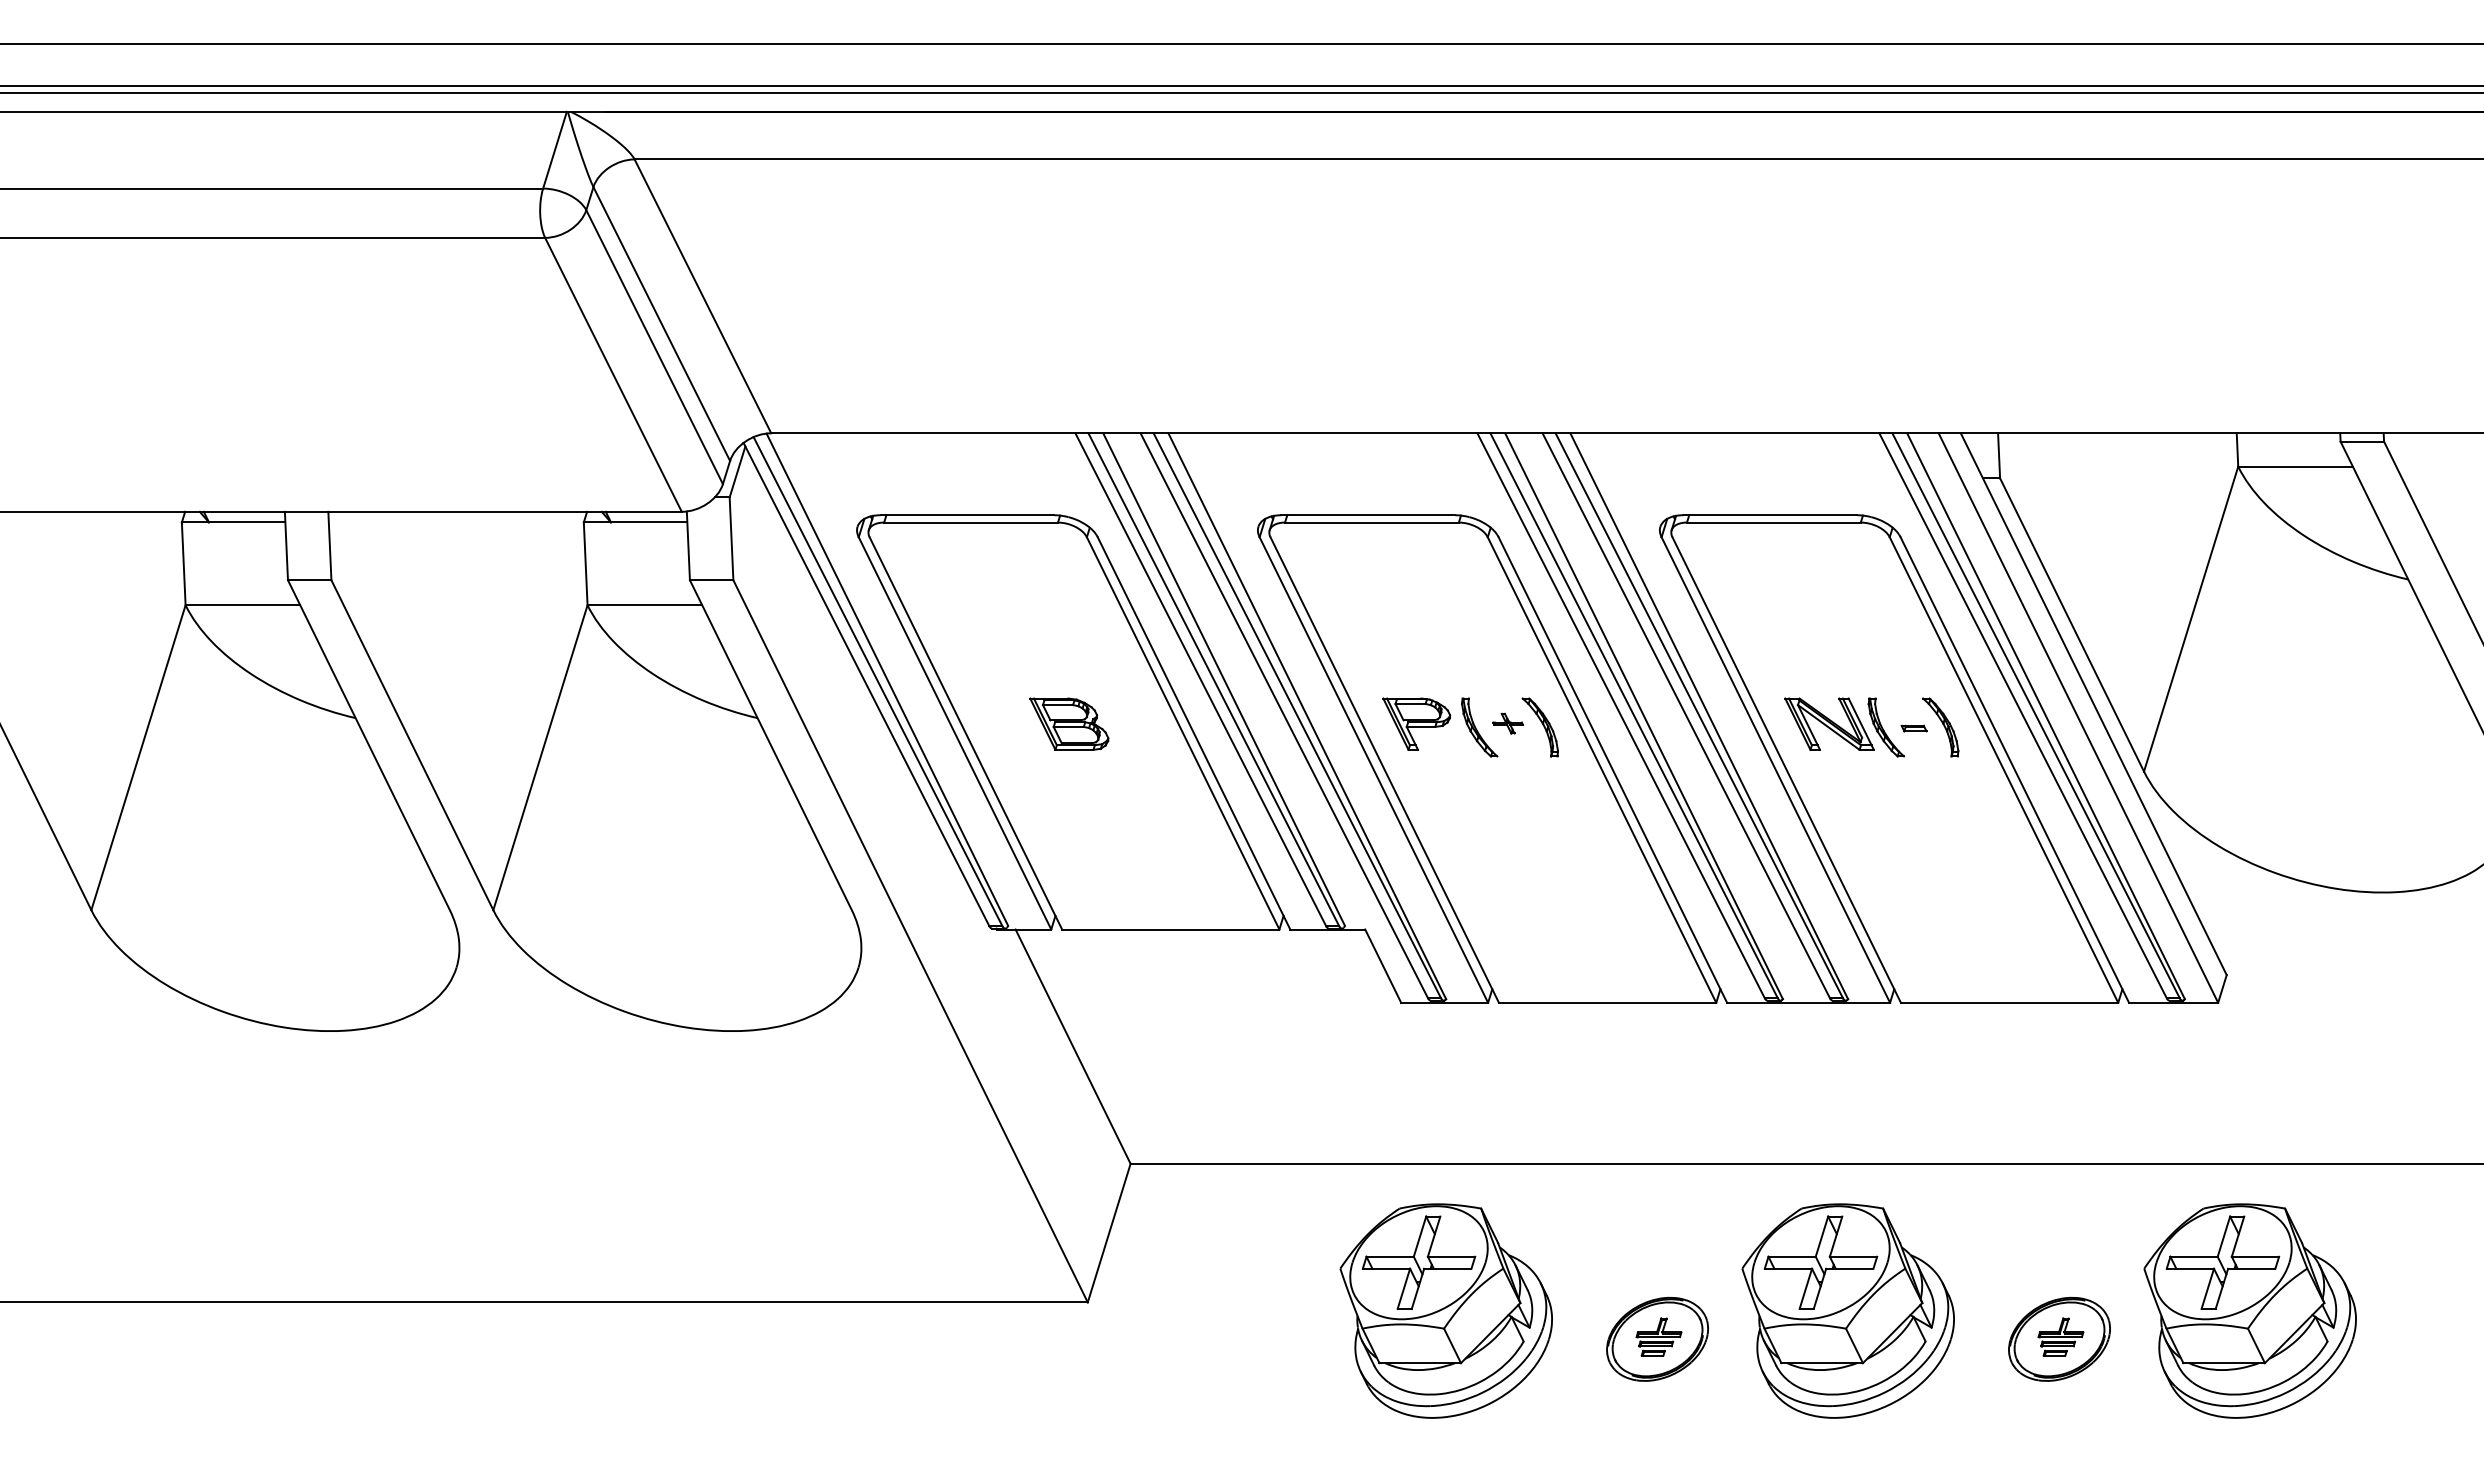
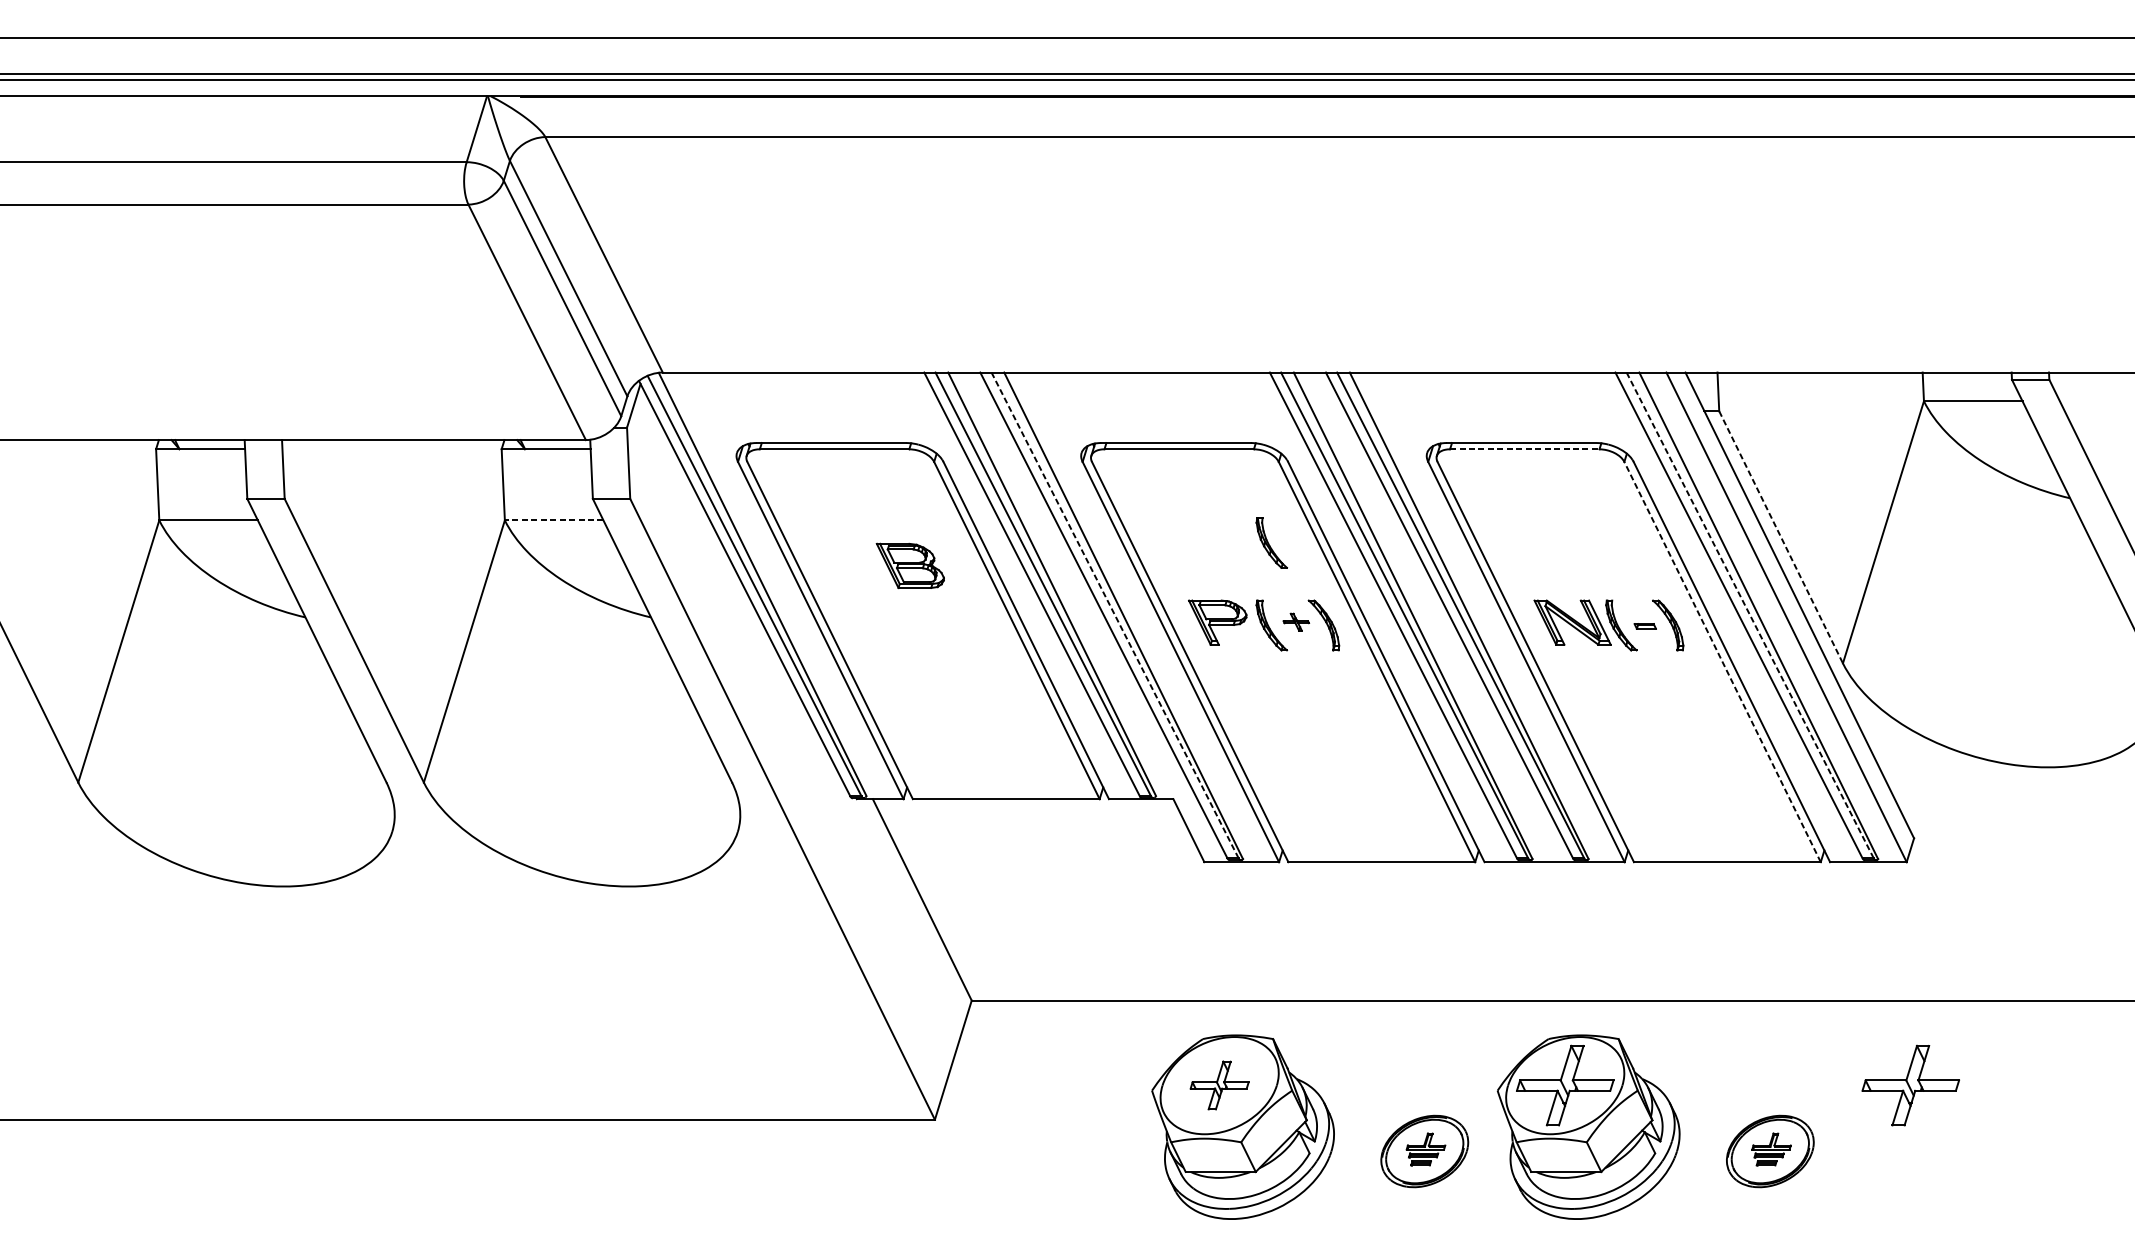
line: (1773, 522) -> (1524, 449), solid -> dashed
line: (644, 605) -> (553, 520), solid -> dashed
line: (2072, 625) -> (1781, 537), solid -> dashed
part: (1479, 631) -> (1271, 542), added
line: (1297, 715) -> (1115, 615), solid -> dashed
line: (2036, 715) -> (1750, 615), solid -> dashed
part: (1069, 723) -> (910, 565), moved
line: (2003, 769) -> (1722, 661), solid -> dashed
part: (1418, 1262) -> (1219, 1085), size x0.6
part: (2249, 1310) -> (1933, 1126), removed

